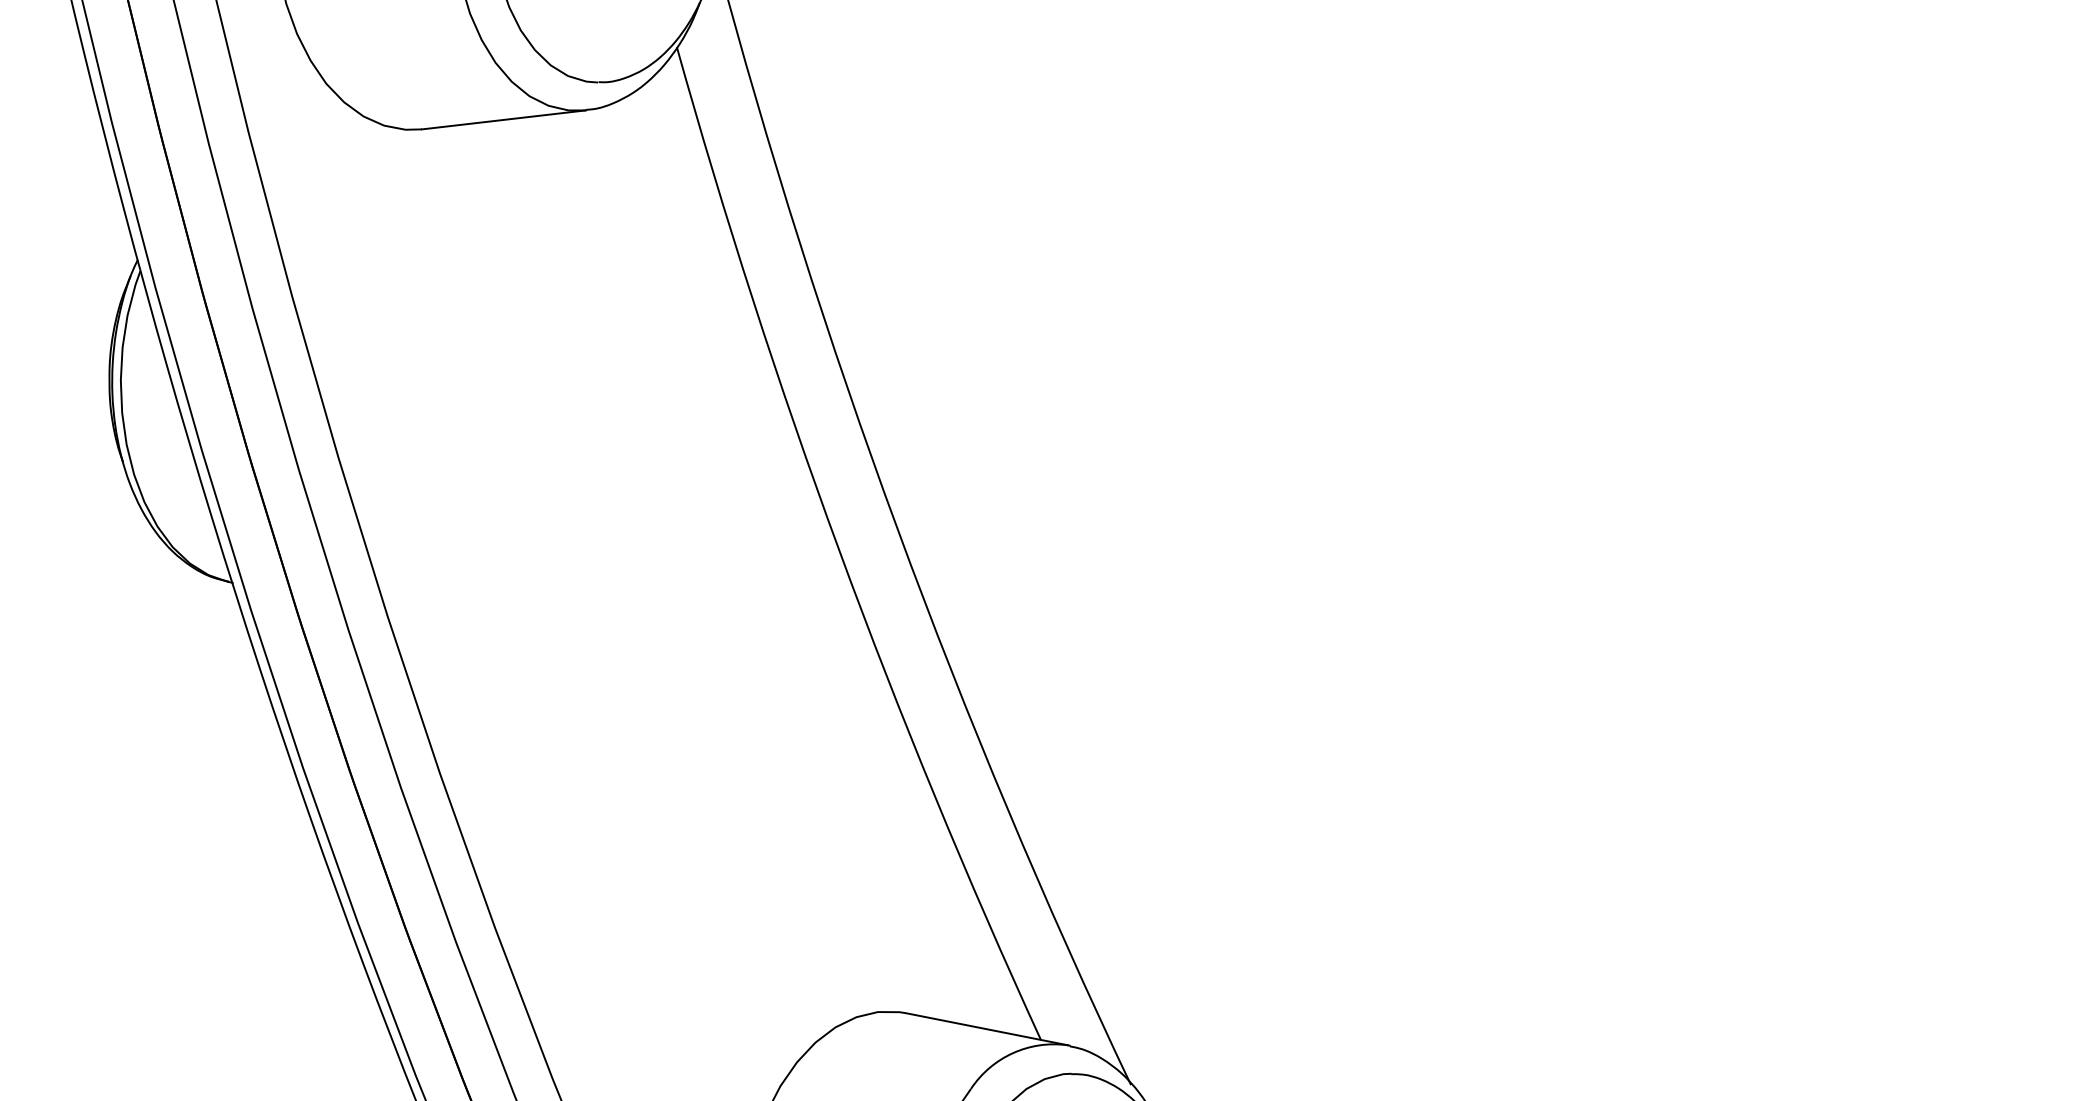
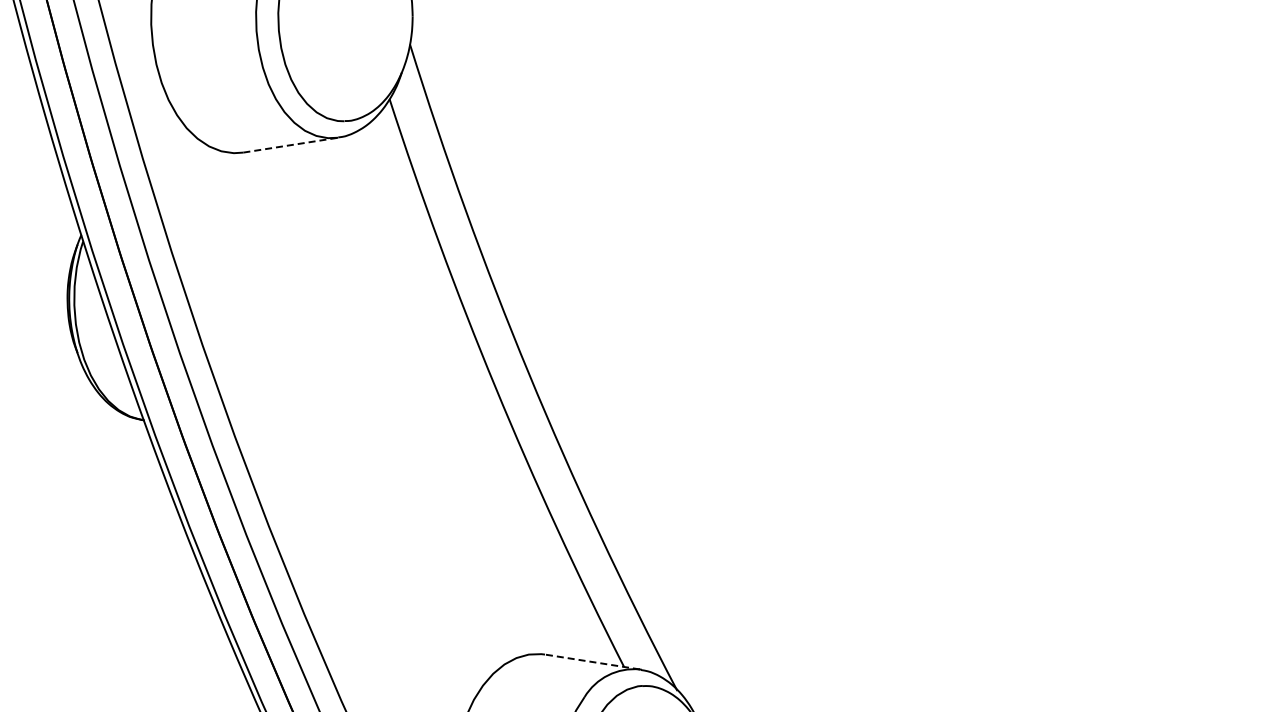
line: (503, 120) -> (290, 145), solid -> dashed
line: (986, 1030) -> (592, 662), solid -> dashed

